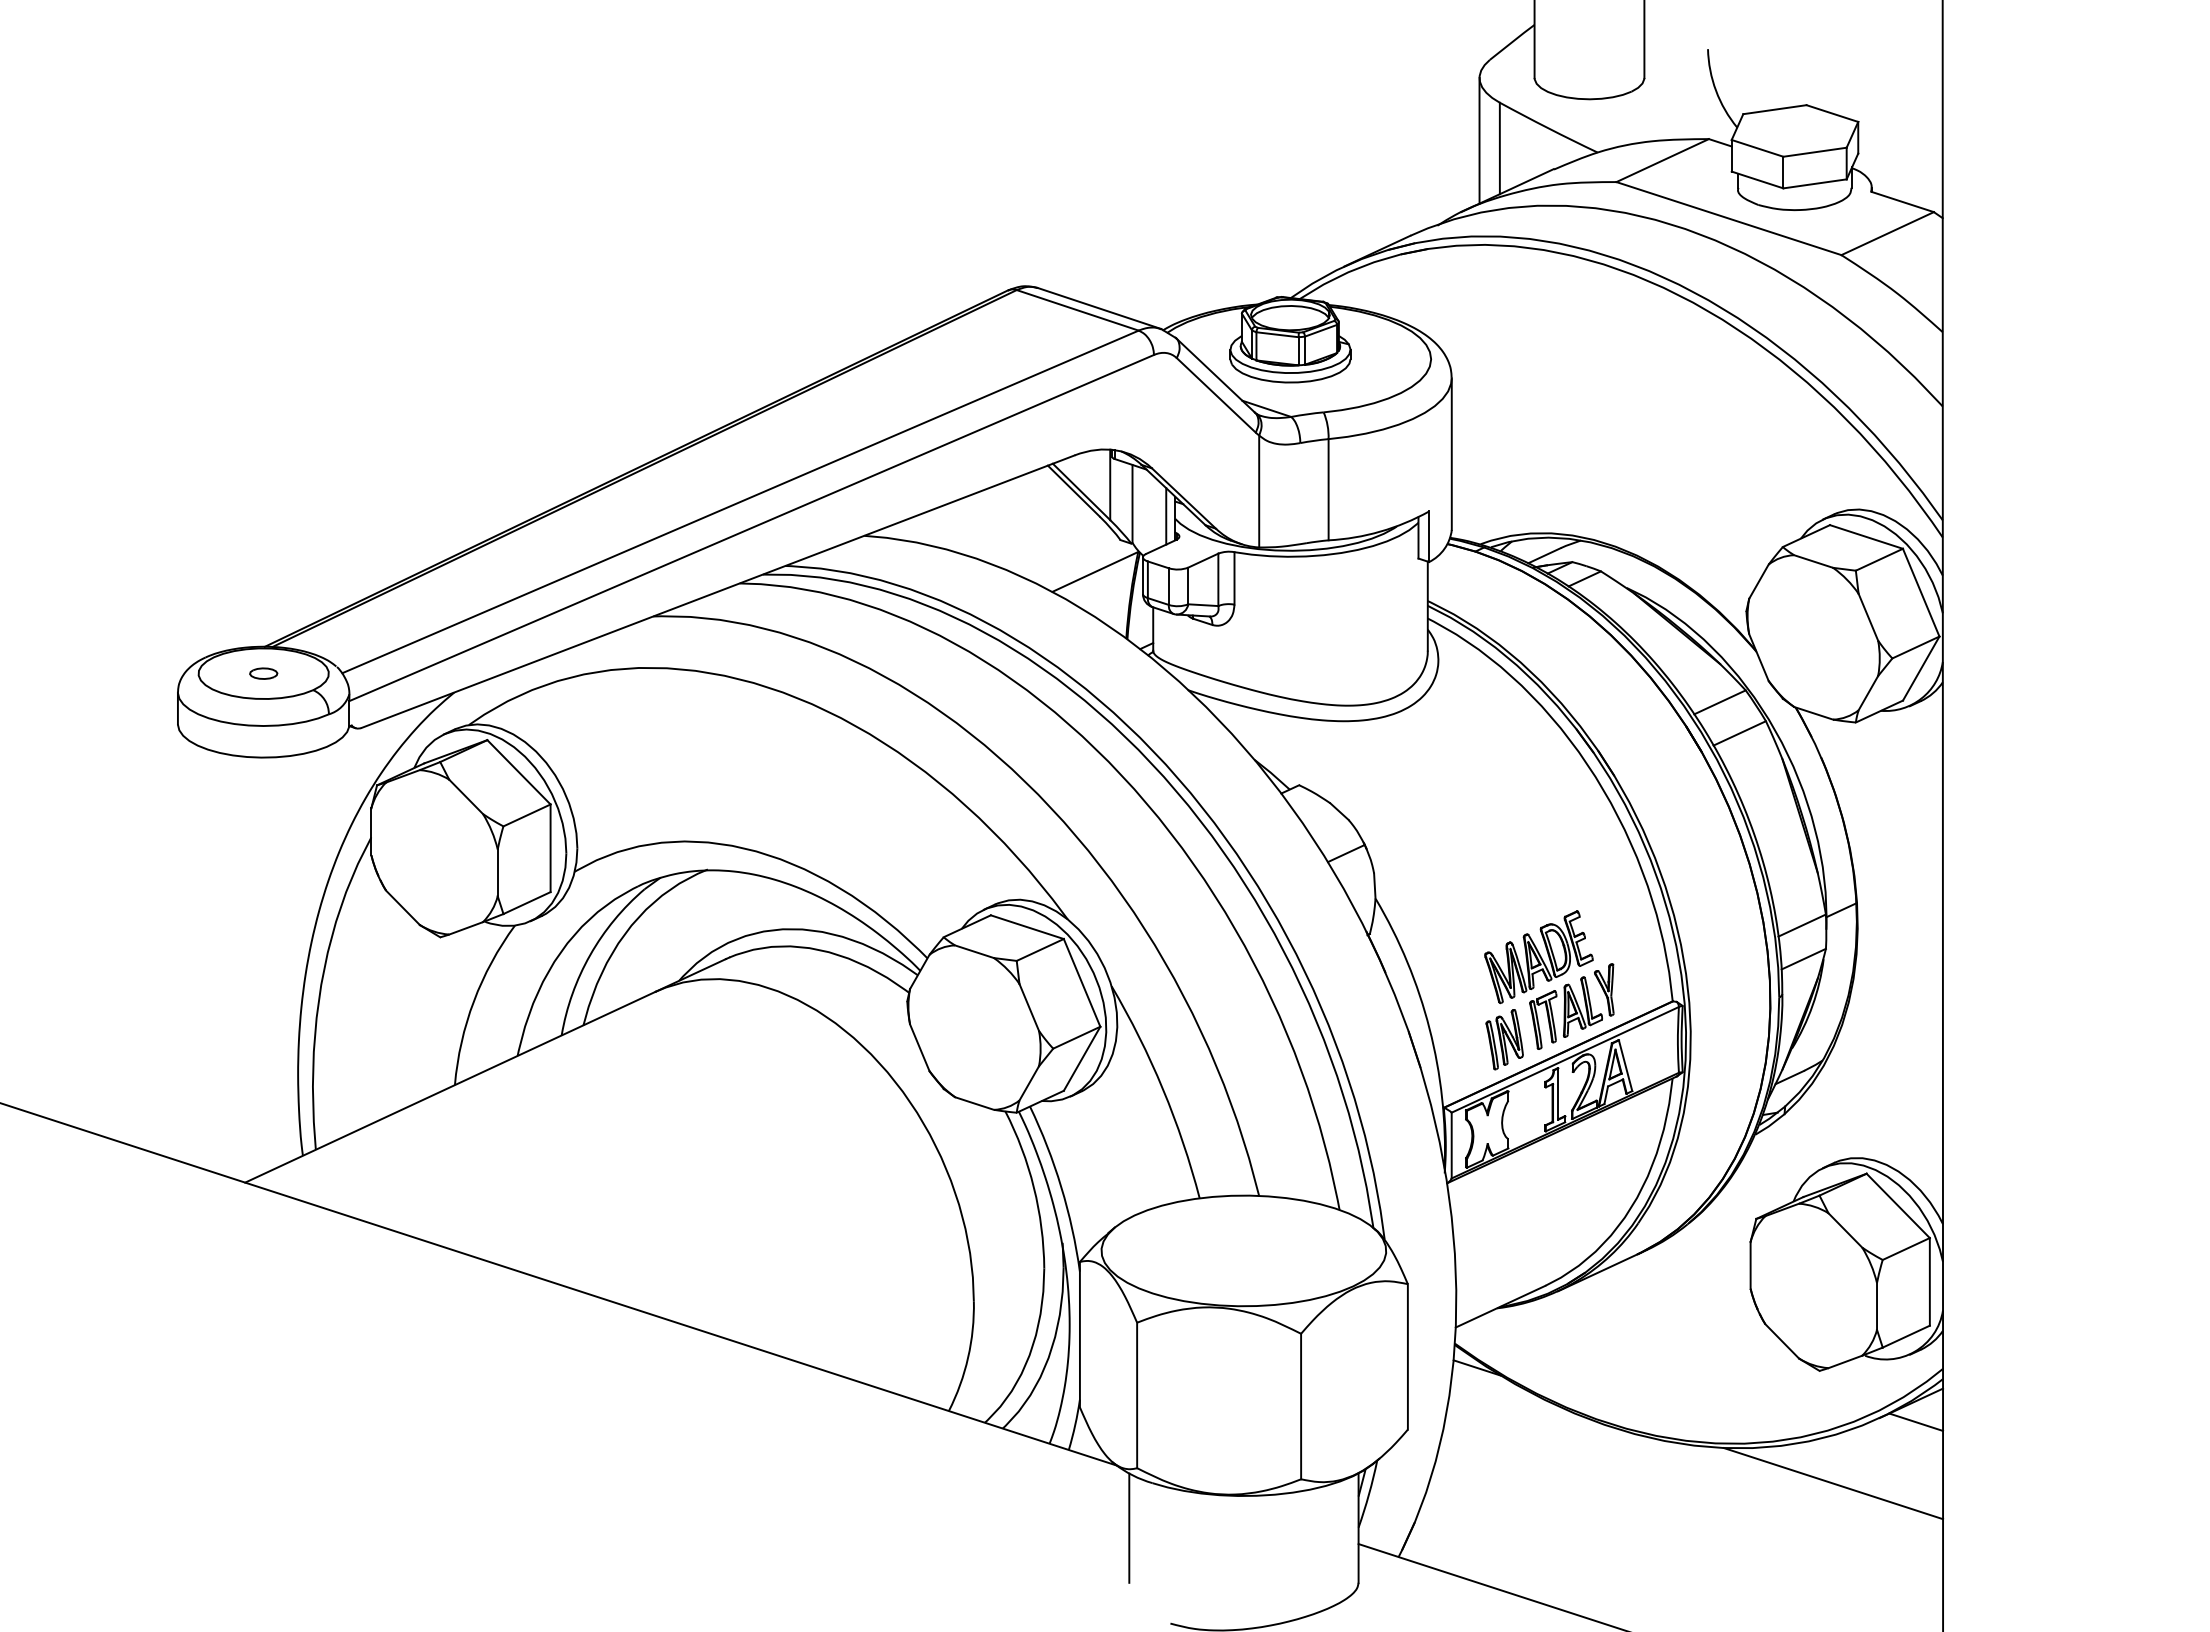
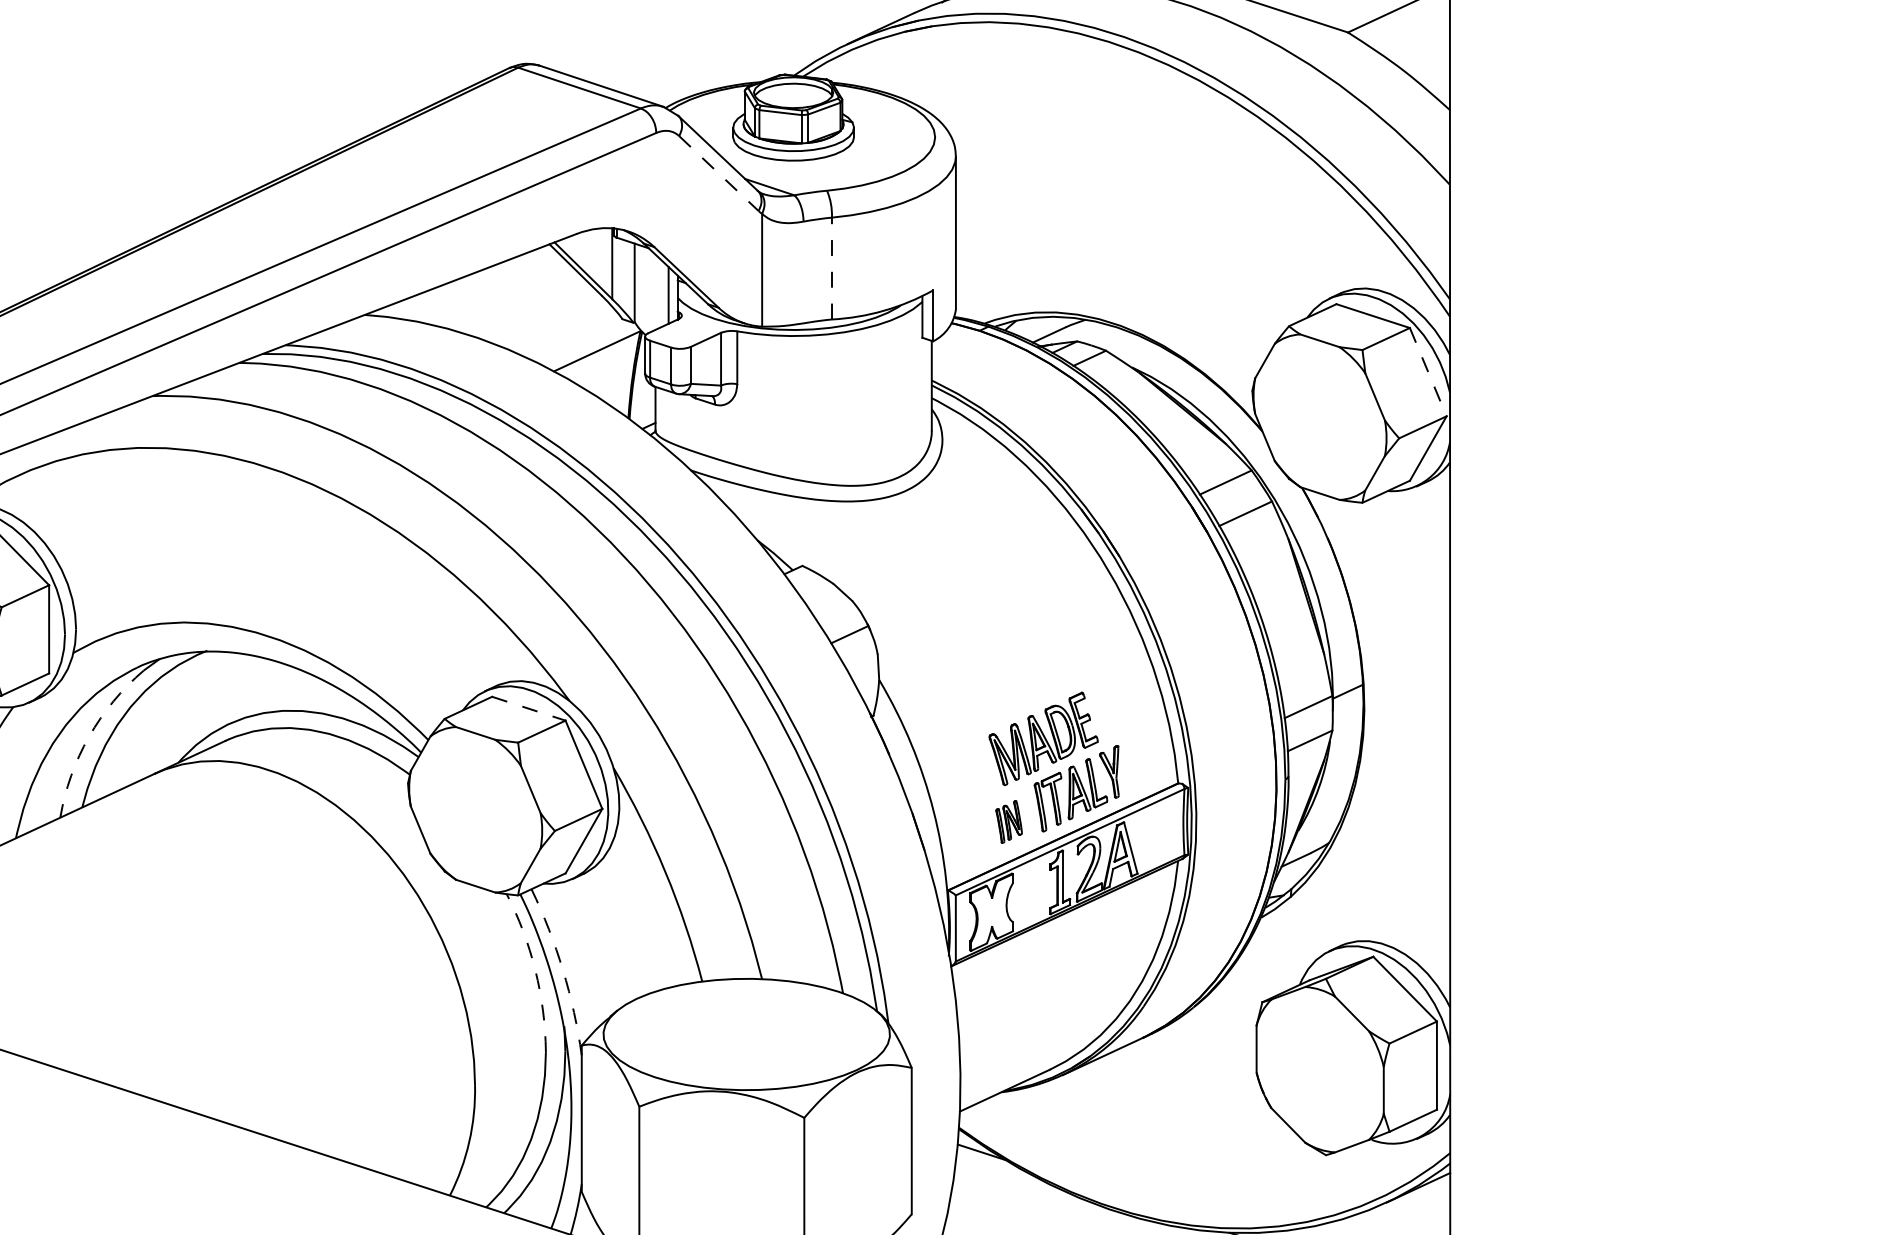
line: (1216, 395) -> (719, 173), solid -> dashed
line: (1328, 489) -> (831, 268), solid -> dashed
line: (1921, 592) -> (1428, 371), solid -> dashed
line: (1027, 927) -> (529, 709), solid -> dashed
arc: (590, 955) -> (89, 737), solid -> dashed
part: (1504, 1039) -> (1008, 821), size x0.7
arc: (1033, 1187) -> (535, 970), solid -> dashed
arc: (1061, 1187) -> (563, 970), solid -> dashed
line: (1916, 1421) -> (1423, 1206), removed

